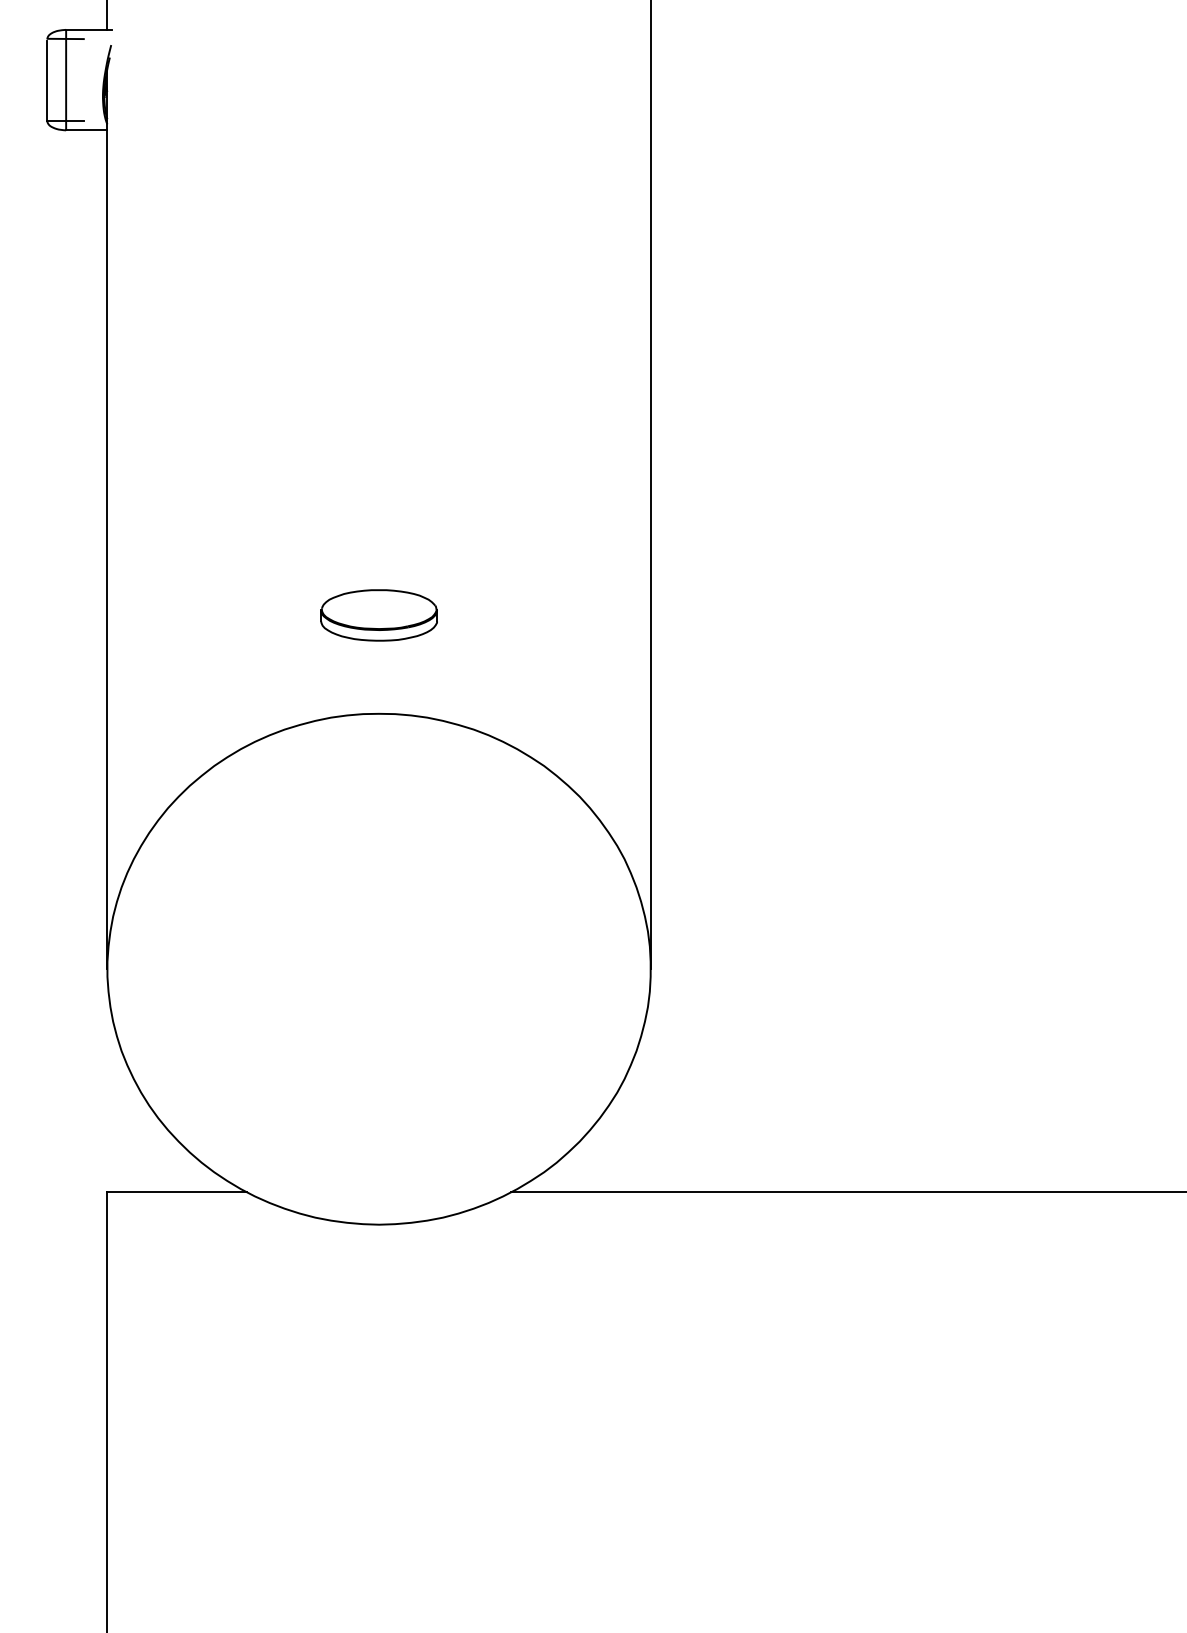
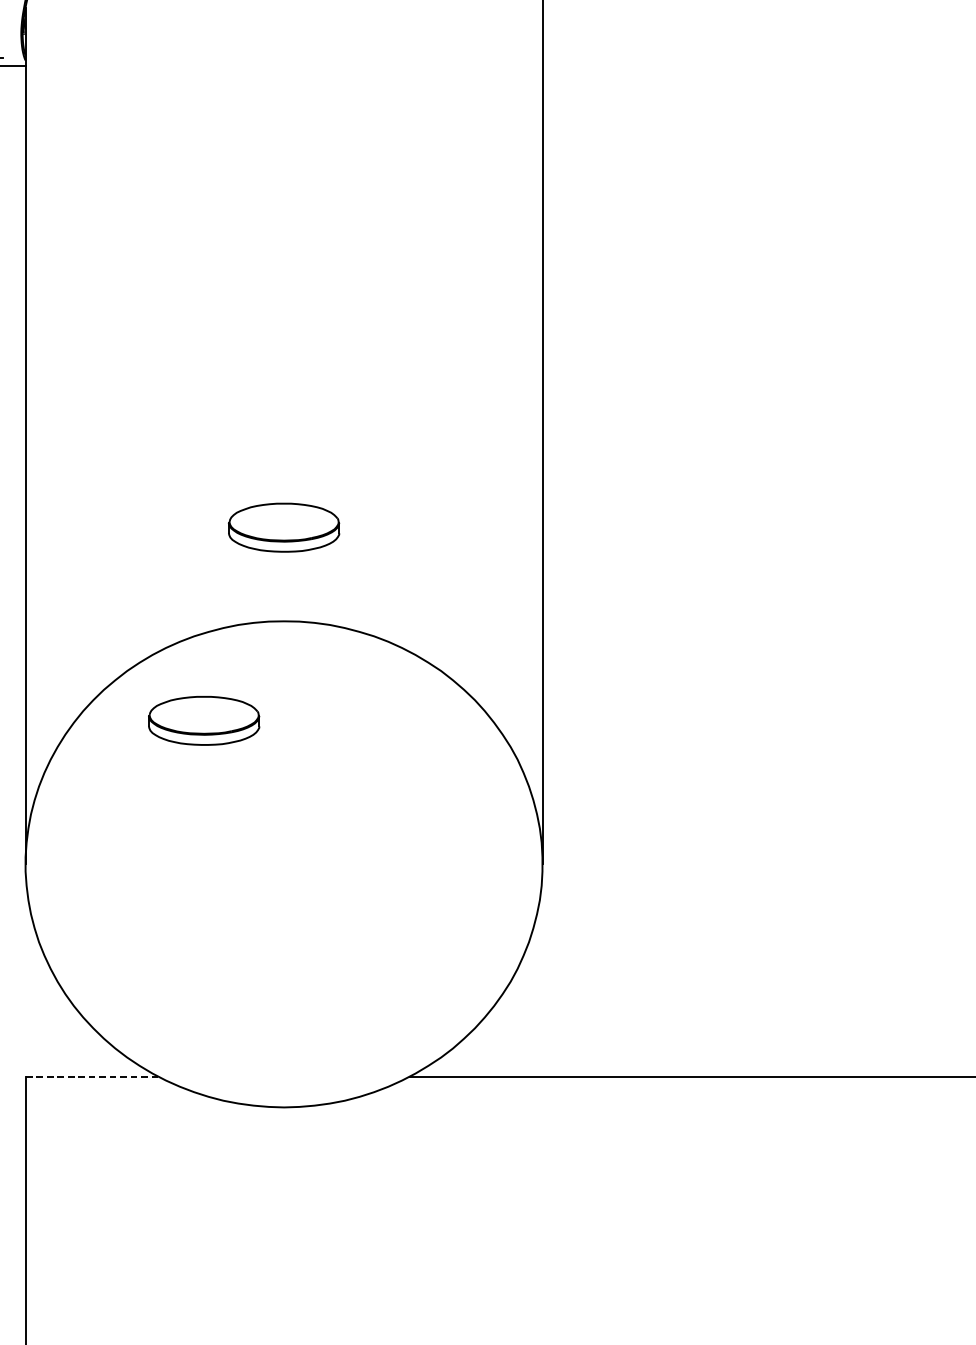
part: (294, 818) -> (203, 720), added
line: (177, 1192) -> (92, 1076), solid -> dashed

